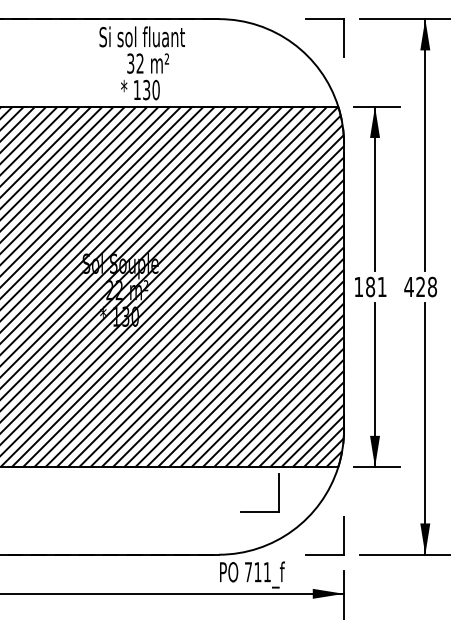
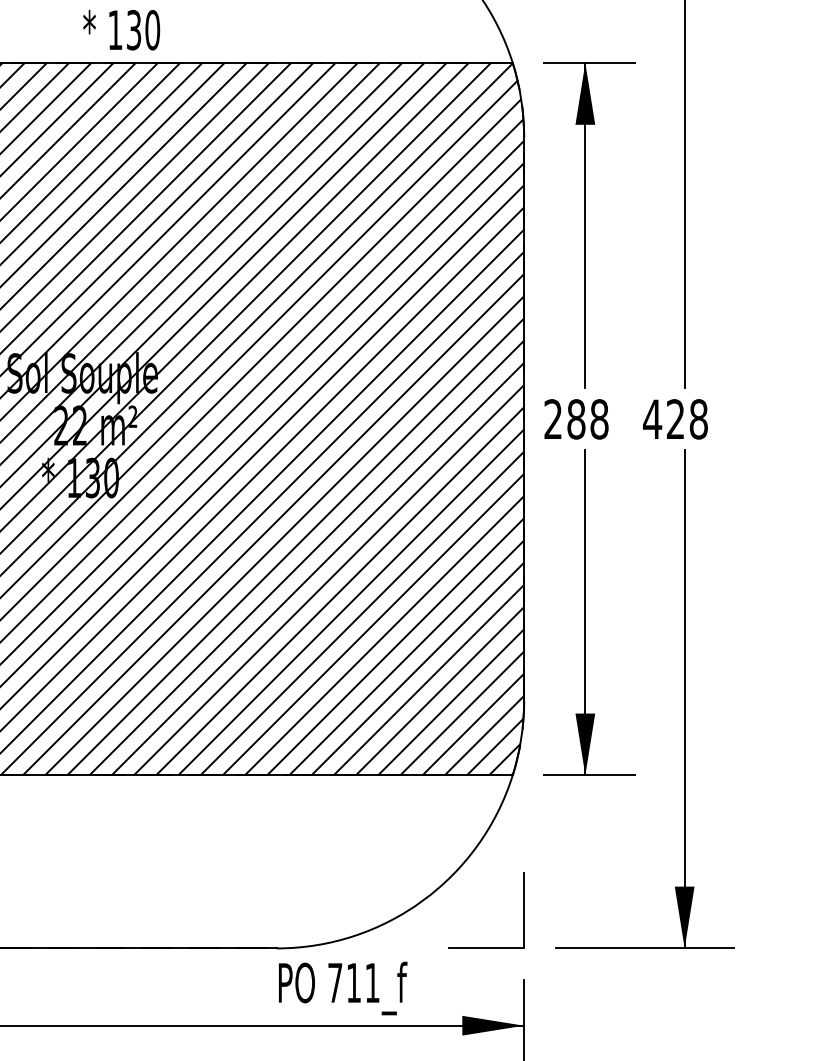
text: (370, 286) -> (576, 418), 181 -> 288
part: (278, 492) -> (394, 825), removed

